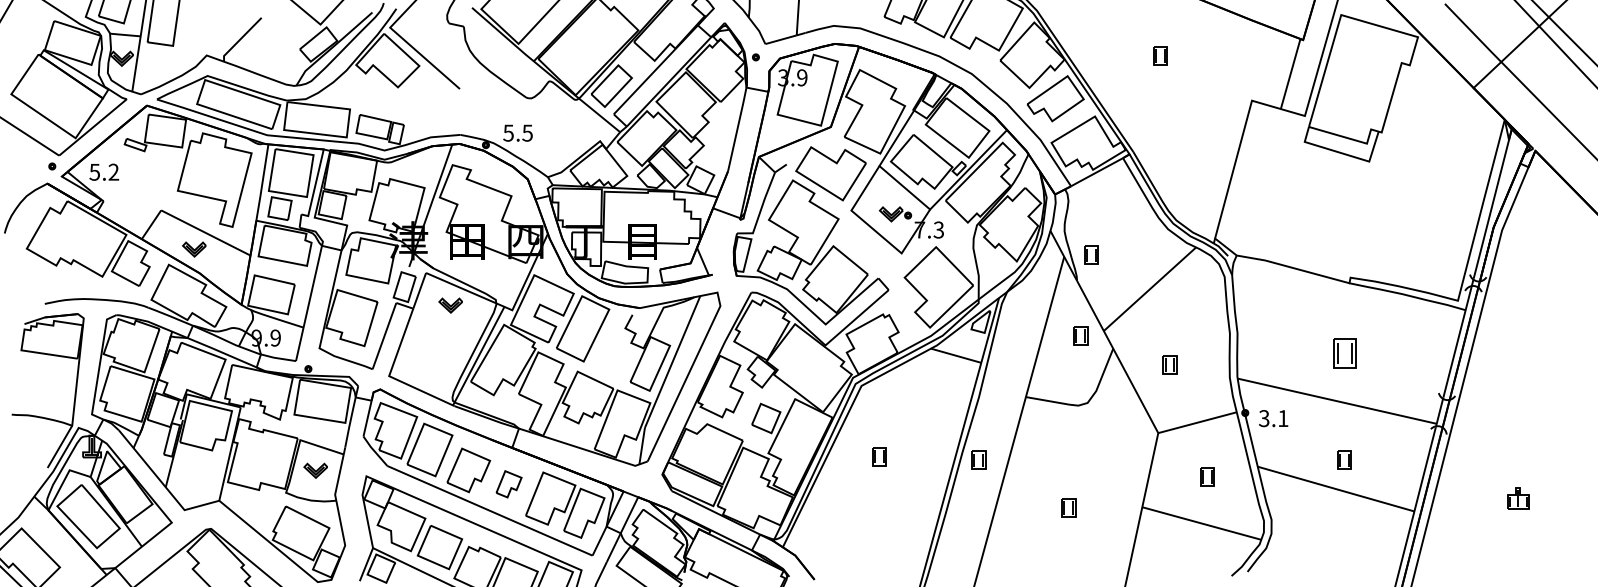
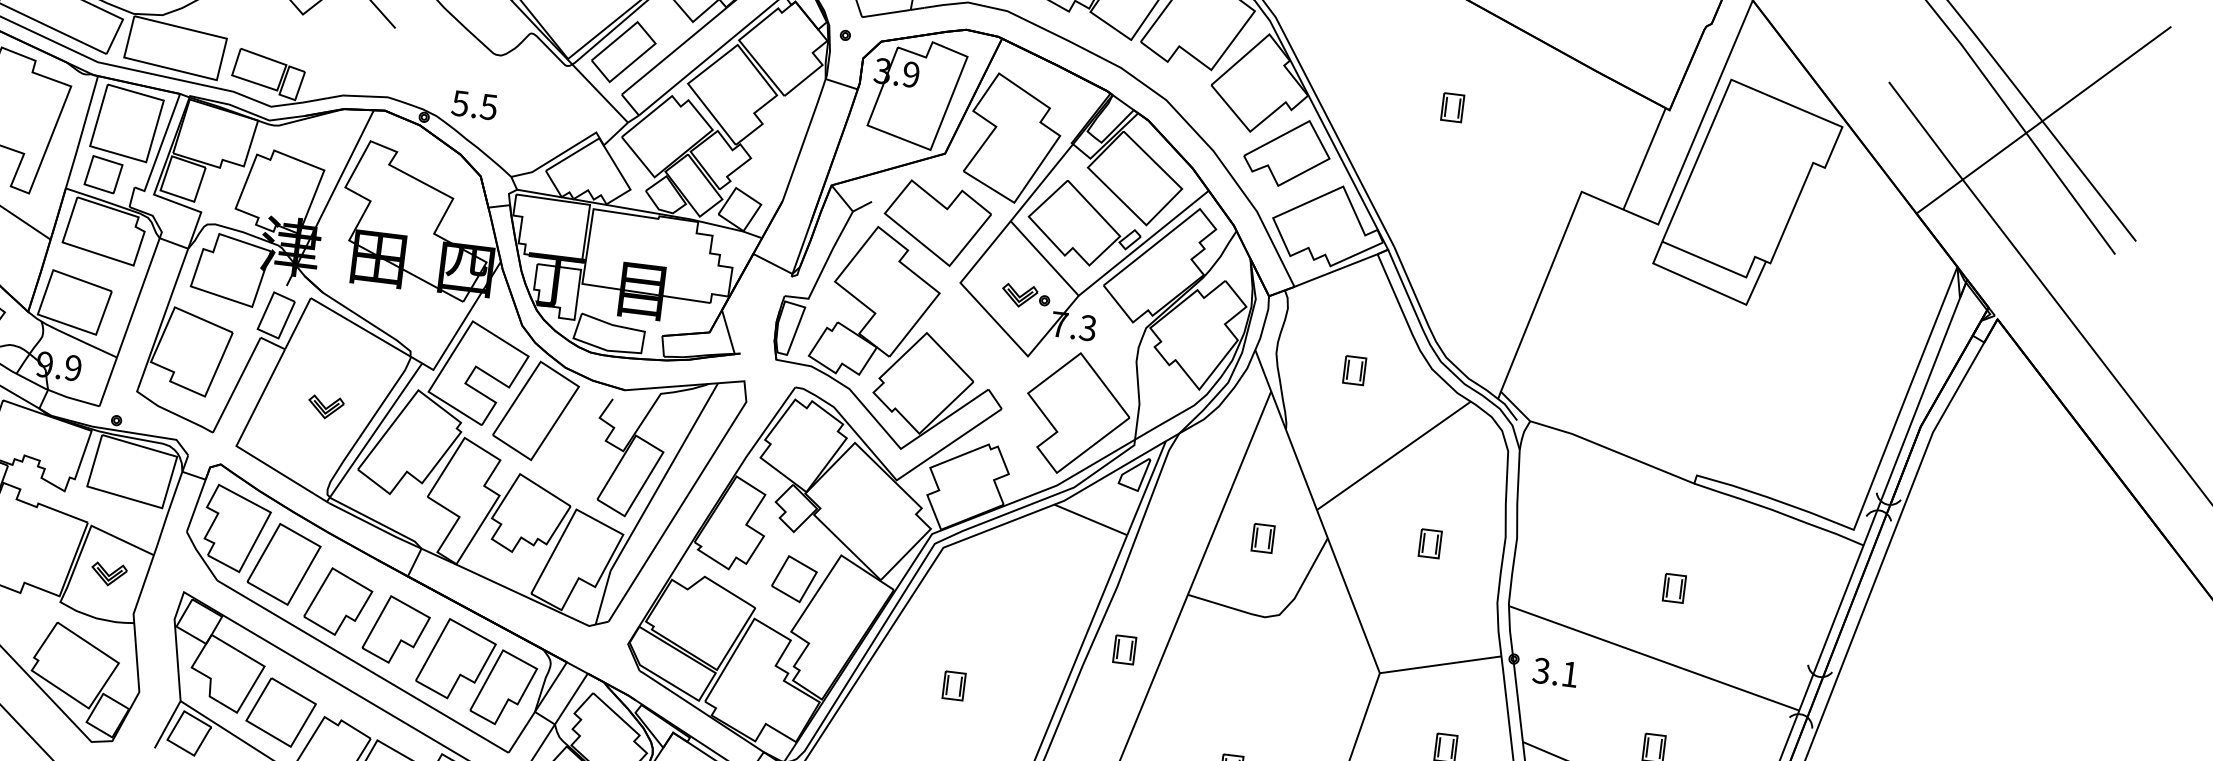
part: (1091, 254) -> (1355, 369), moved
part: (450, 305) -> (325, 407), moved
part: (1080, 335) -> (1262, 537), moved
part: (1344, 353) -> (1673, 588), size x0.62
part: (1169, 364) -> (1429, 542), moved
part: (879, 456) -> (953, 685), moved
part: (978, 459) -> (1124, 648), moved
part: (508, 484) -> (395, 630), size x1.67

